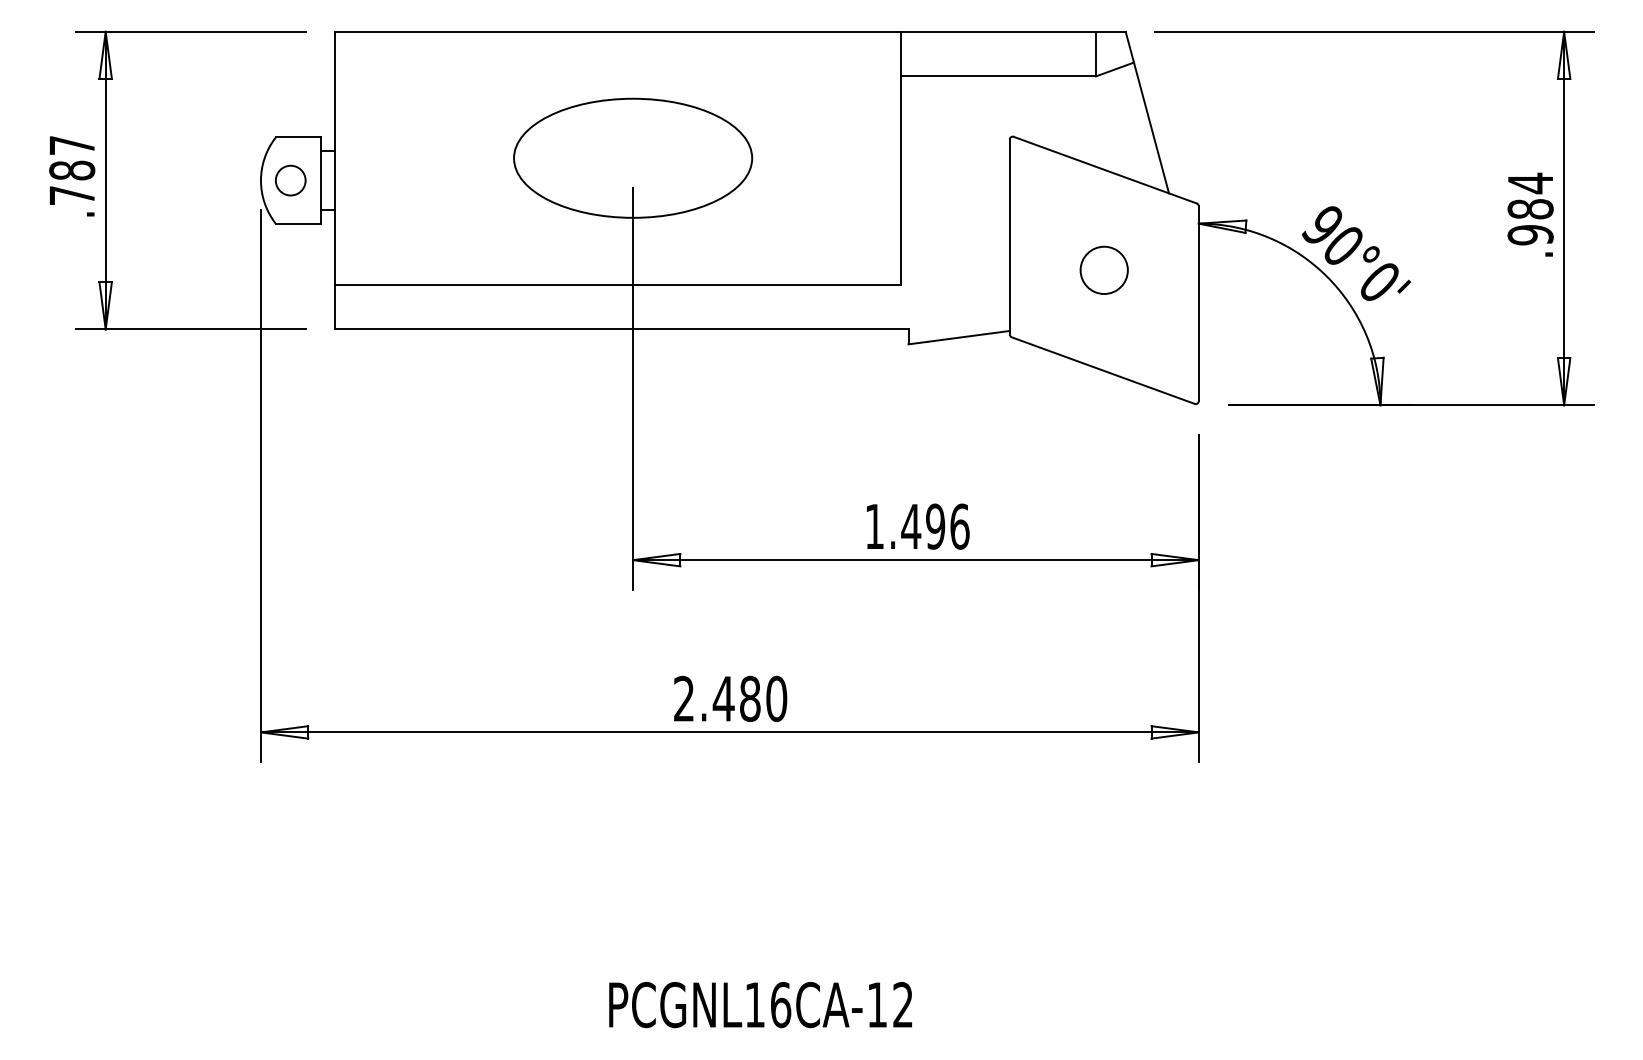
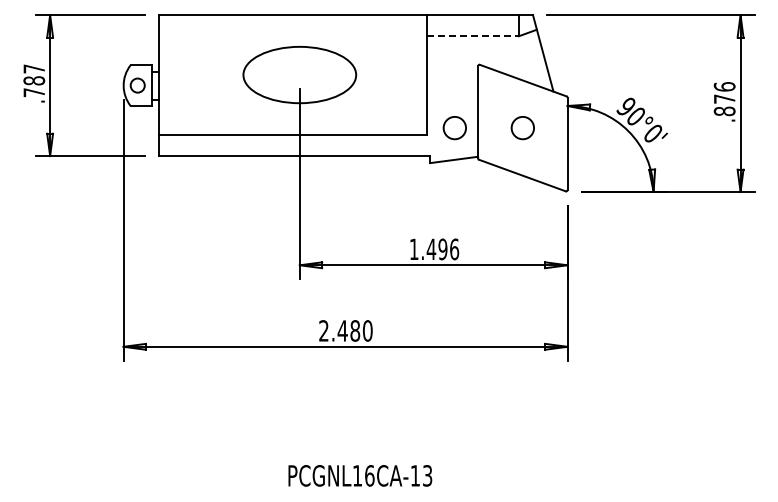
line: (999, 76) -> (473, 36), solid -> dashed
text: (1530, 207) -> (724, 98), .984 -> .876
circle: (959, 271) -> (454, 128), added
text: (902, 1004) -> (427, 475), PCGNL16CA-12 -> PCGNL16CA-13

